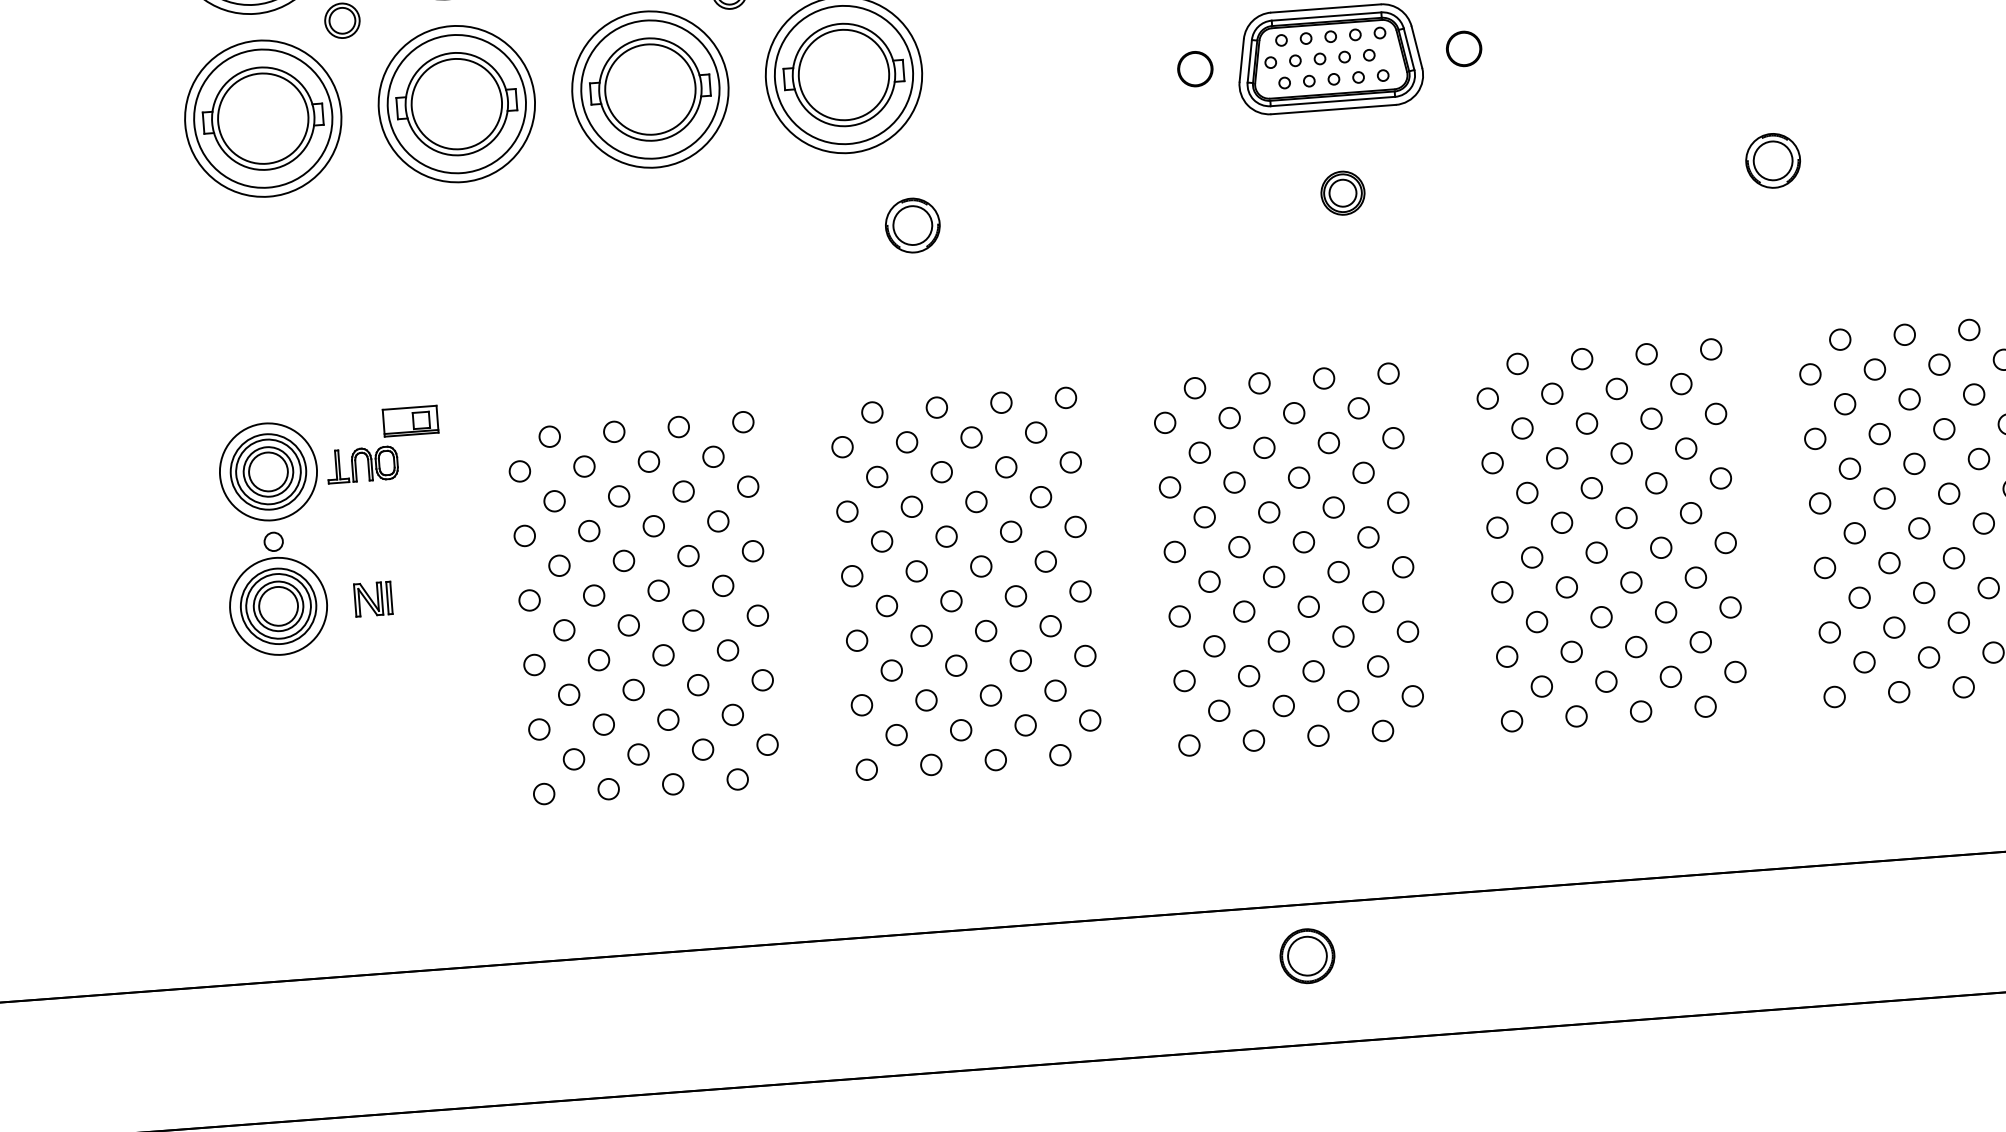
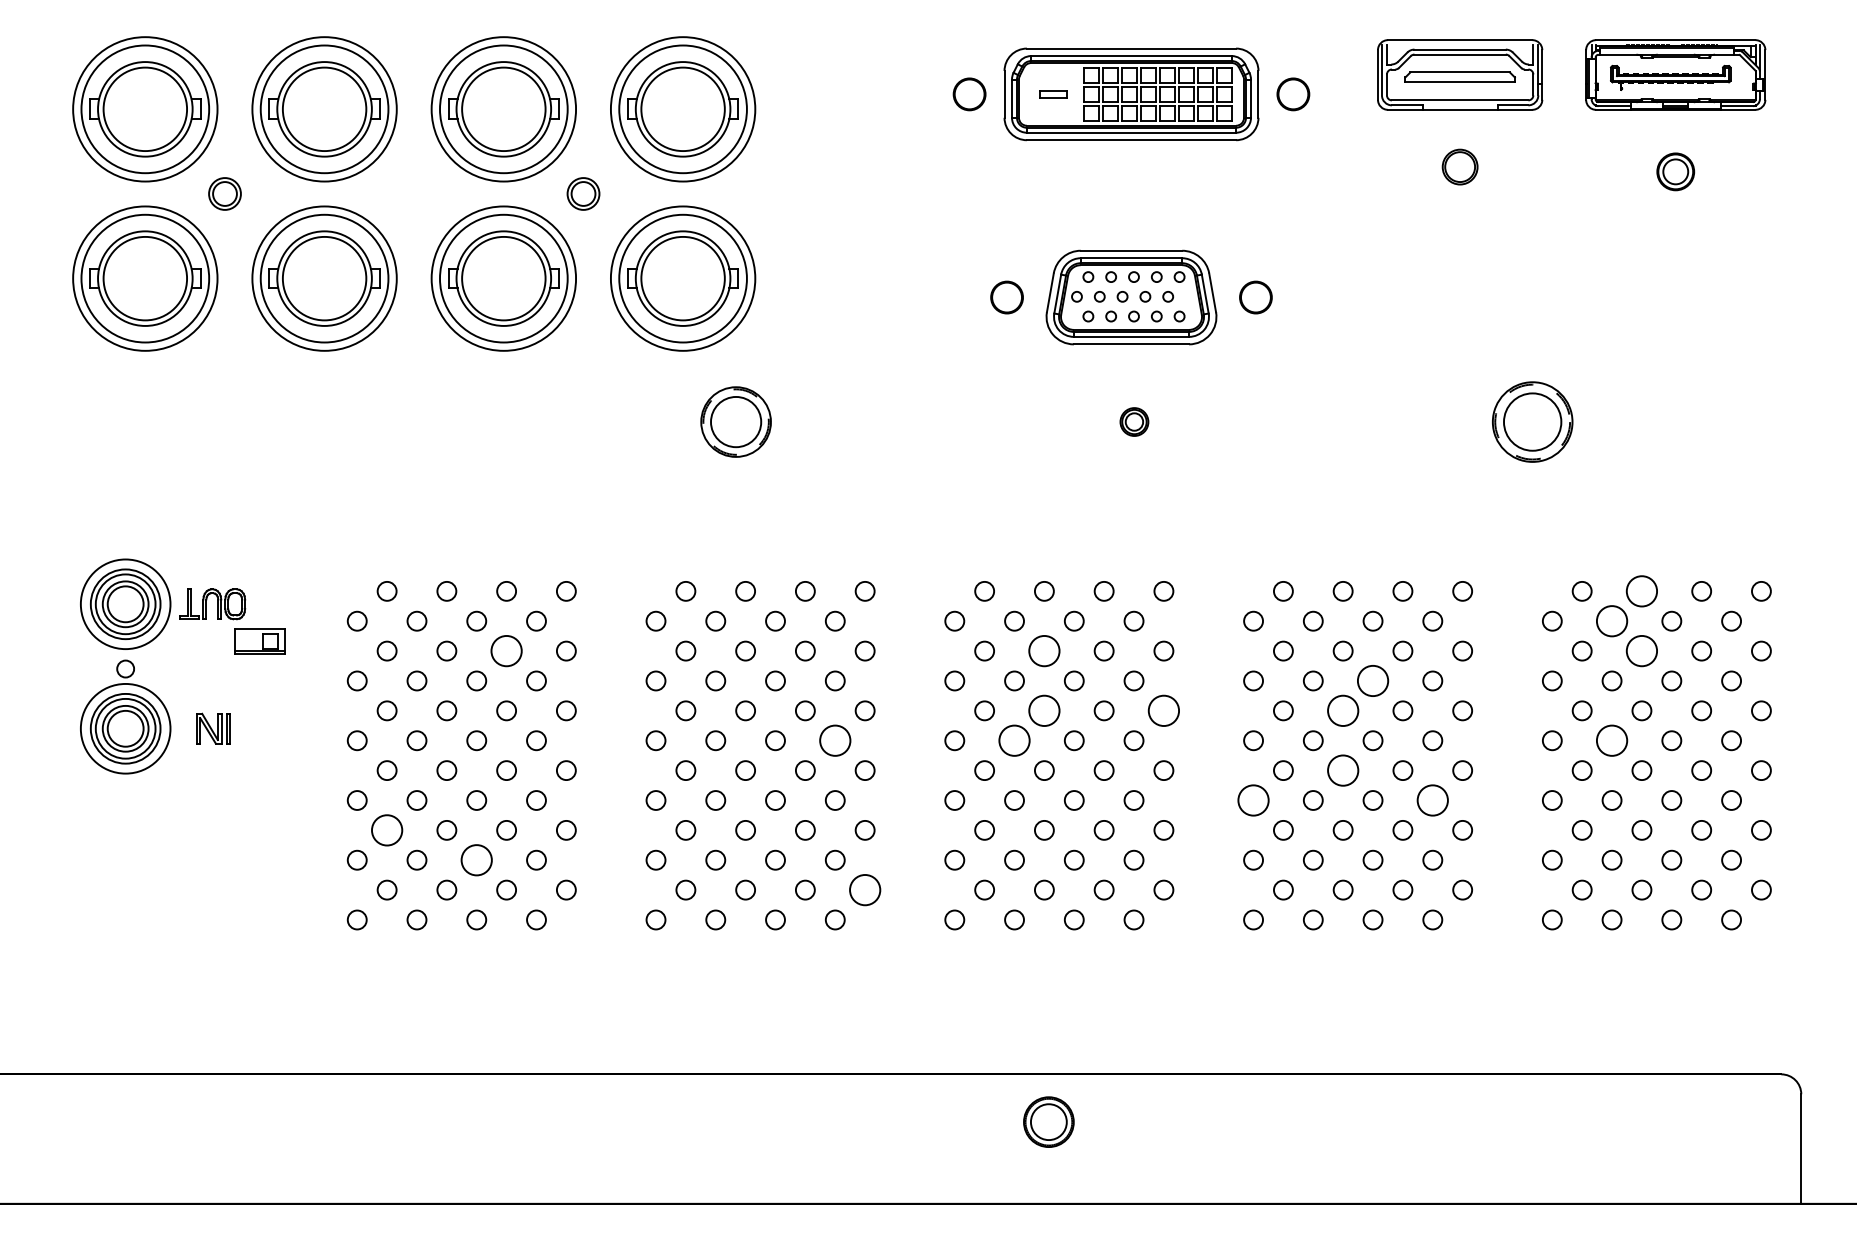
part: (1772, 160) -> (1532, 421), size x1.6
part: (1343, 192) -> (1134, 421), size x0.7
part: (912, 225) -> (735, 421), size x1.4
circle: (1904, 333) -> (1641, 590), size x1.6
circle: (1874, 368) -> (1611, 620), size x1.6
circle: (1909, 398) -> (1641, 650), size x1.6
part: (410, 421) -> (259, 641), moved
circle: (1263, 447) -> (1043, 650), size x1.6
circle: (1621, 452) -> (1372, 680), size x1.6
circle: (1591, 487) -> (1342, 710), size x1.6
circle: (683, 490) -> (506, 650), size x1.6
circle: (1884, 498) -> (1611, 740), size x1.6
circle: (1397, 502) -> (1163, 710), size x1.6
circle: (1268, 512) -> (1043, 710), size x1.6
circle: (1239, 546) -> (1014, 740), size x1.6
circle: (1595, 552) -> (1342, 770), size x1.6
circle: (1044, 561) -> (834, 740), size x1.6
circle: (1695, 577) -> (1432, 800), size x1.6
circle: (1502, 592) -> (1253, 800), size x1.6
circle: (568, 693) -> (386, 829), size x1.6
circle: (668, 719) -> (476, 859), size x1.6
circle: (1089, 719) -> (864, 889), size x1.6

